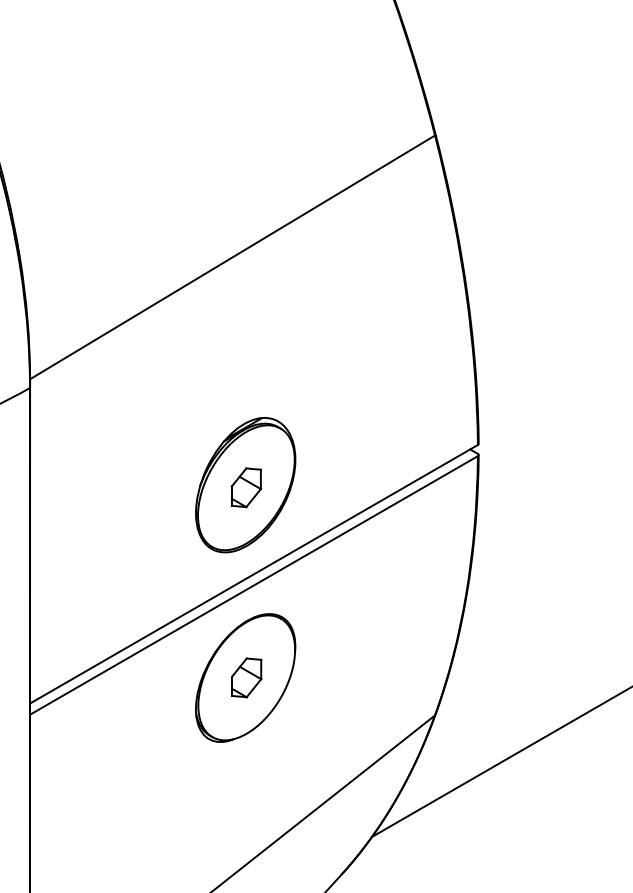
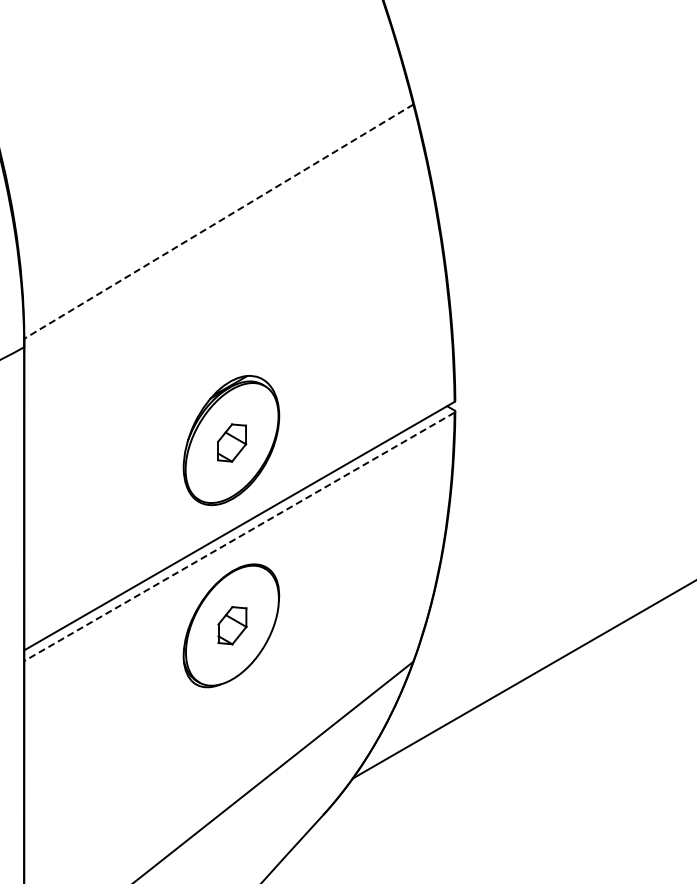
line: (232, 257) -> (218, 221), solid -> dashed
line: (253, 586) -> (238, 537), solid -> dashed

